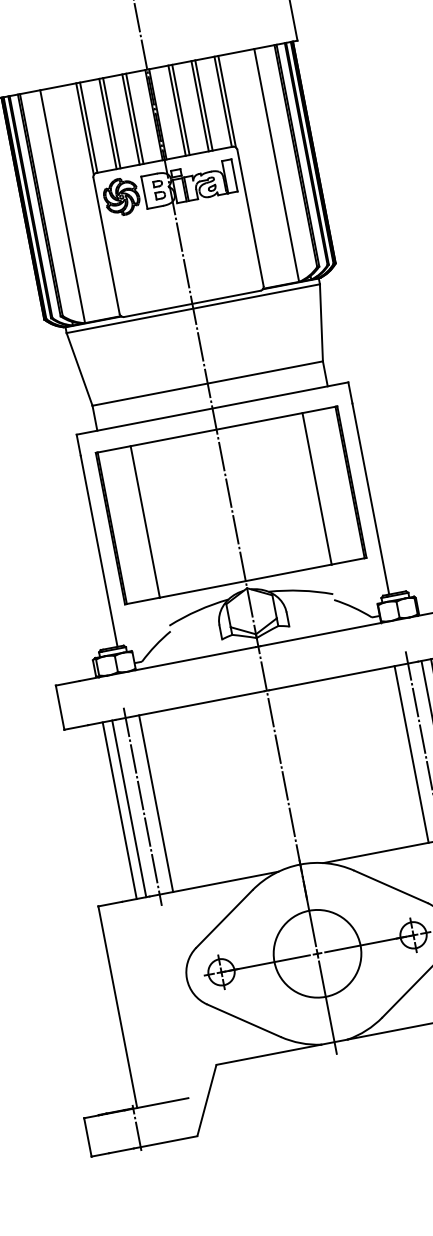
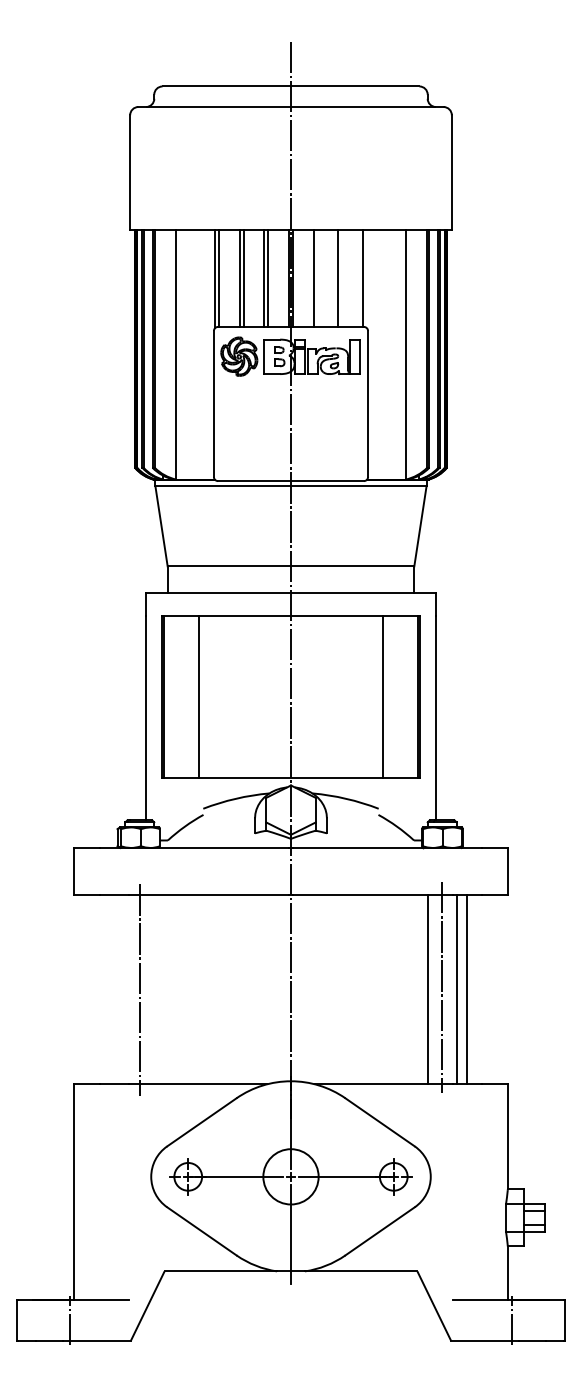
line: (227, 101) -> (367, 279), removed
line: (204, 105) -> (342, 278), removed
line: (180, 109) -> (317, 278), removed
line: (156, 803) -> (154, 989), removed
line: (129, 808) -> (125, 989), removed
line: (119, 810) -> (115, 989), removed
circle: (317, 953) -> (290, 1176), size x0.6

